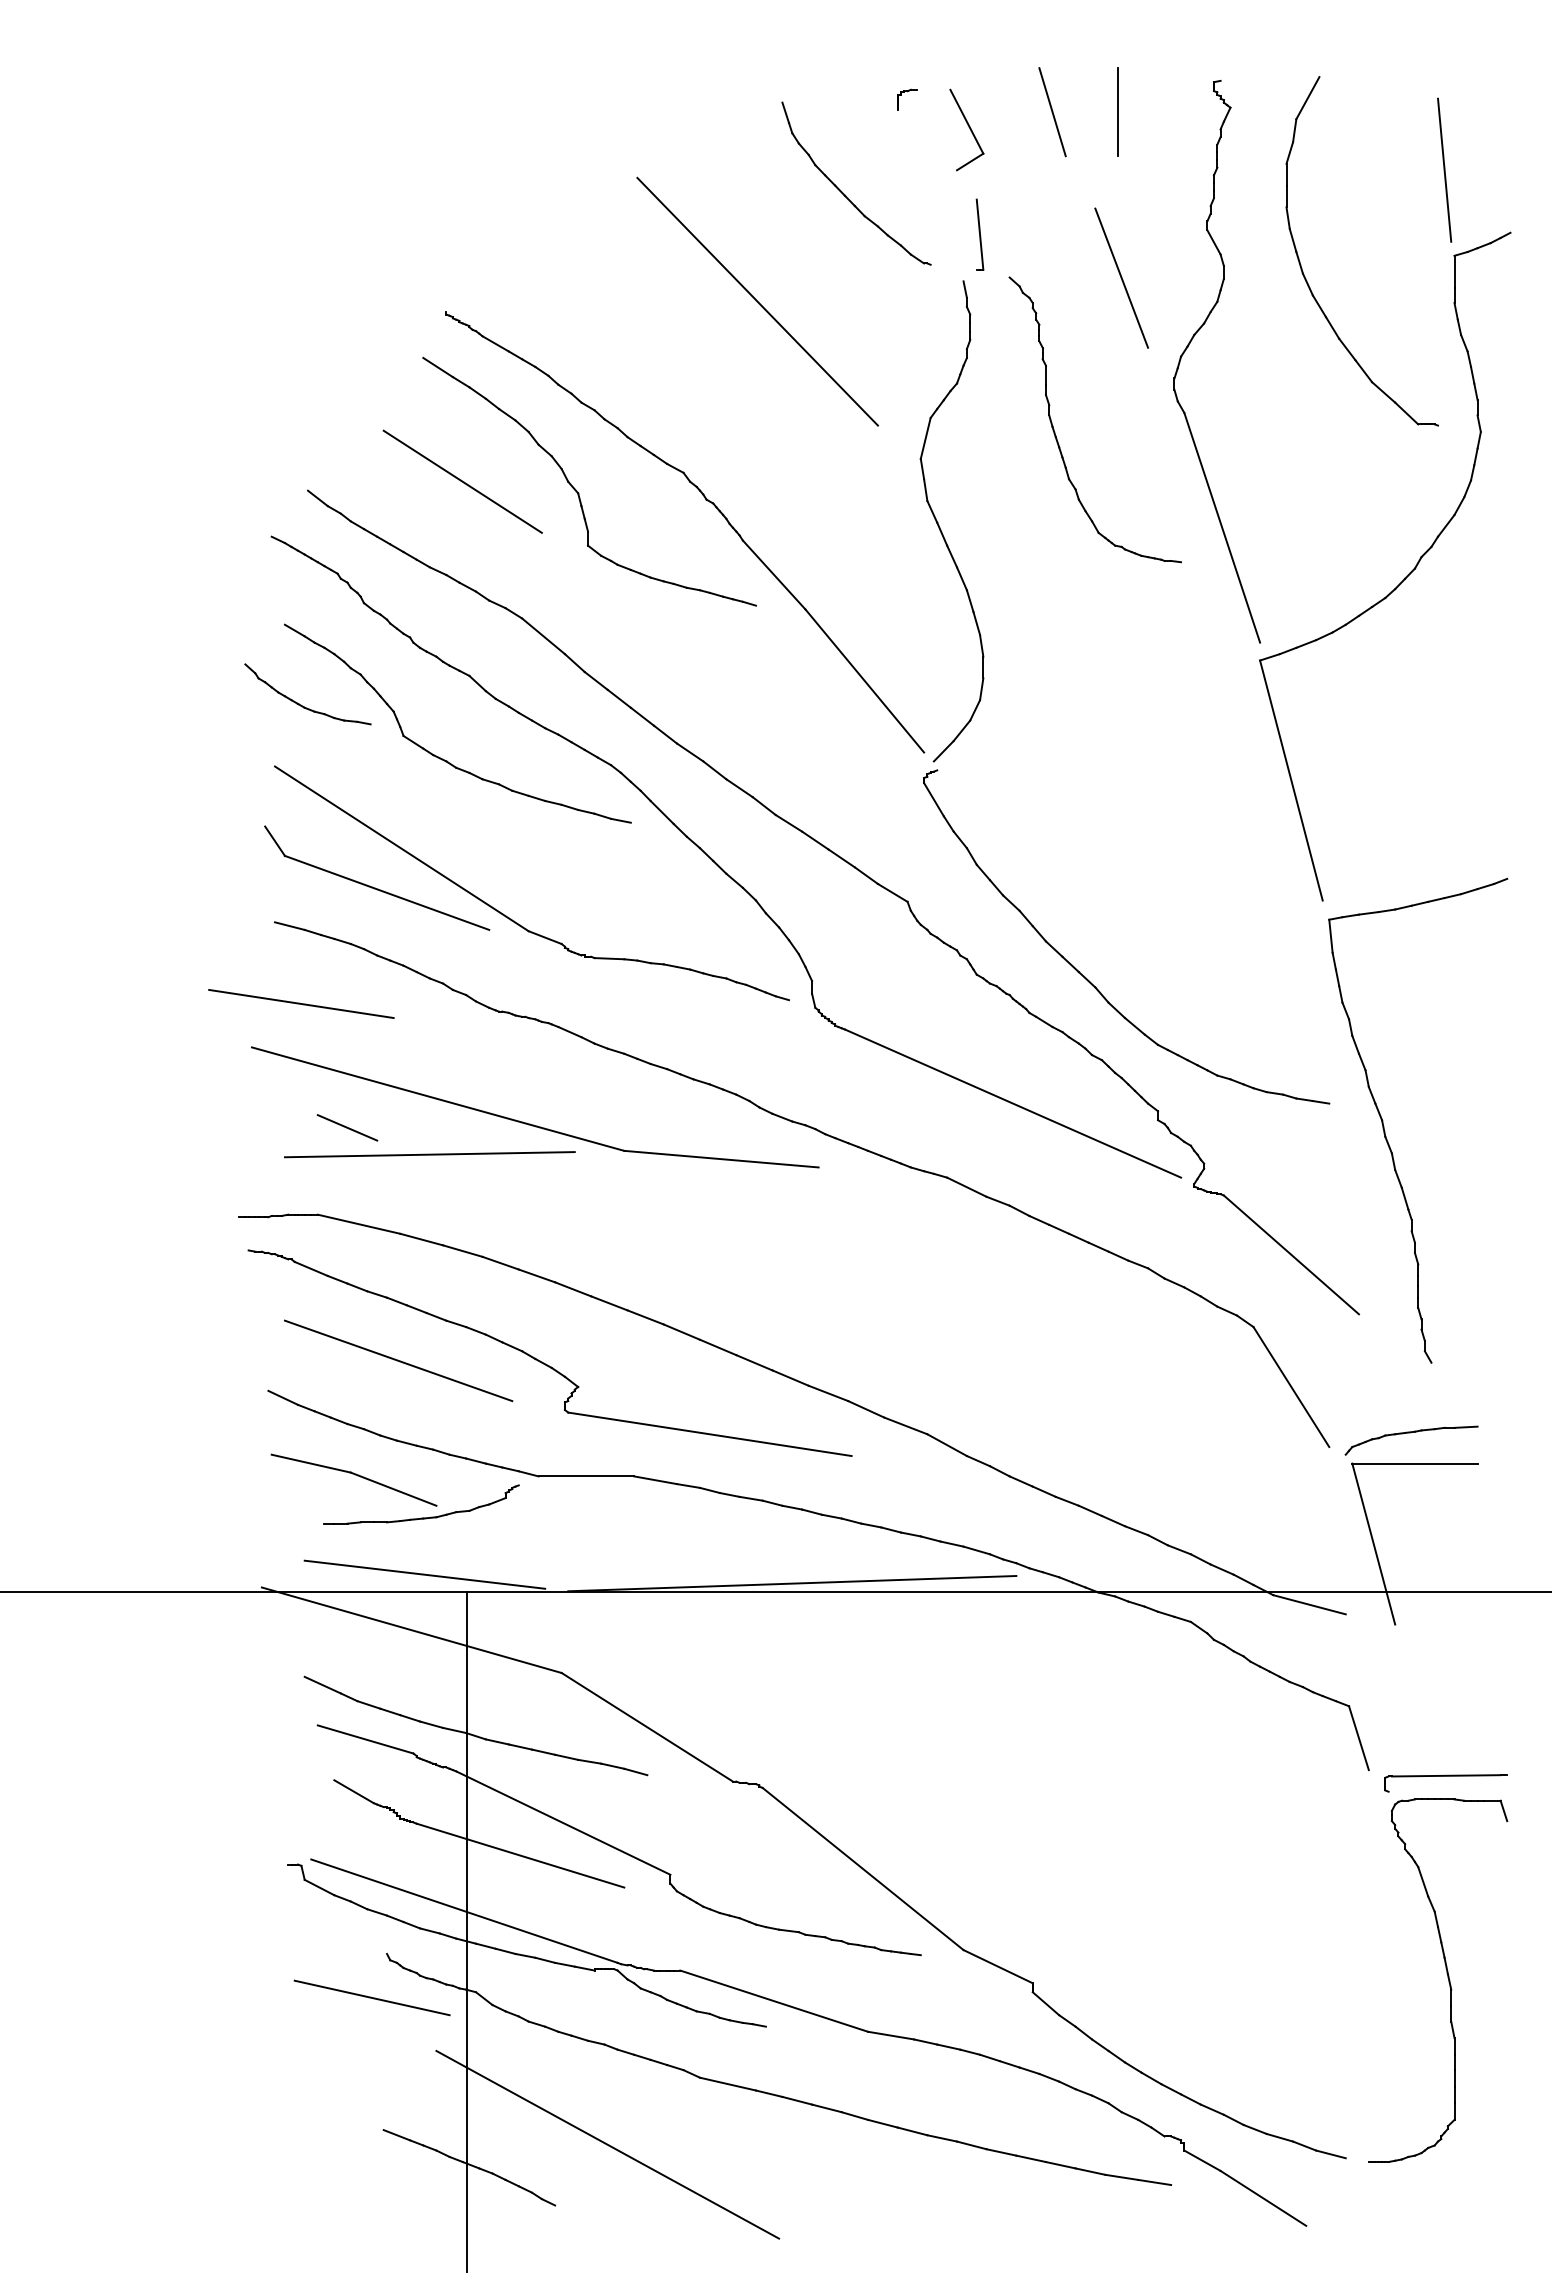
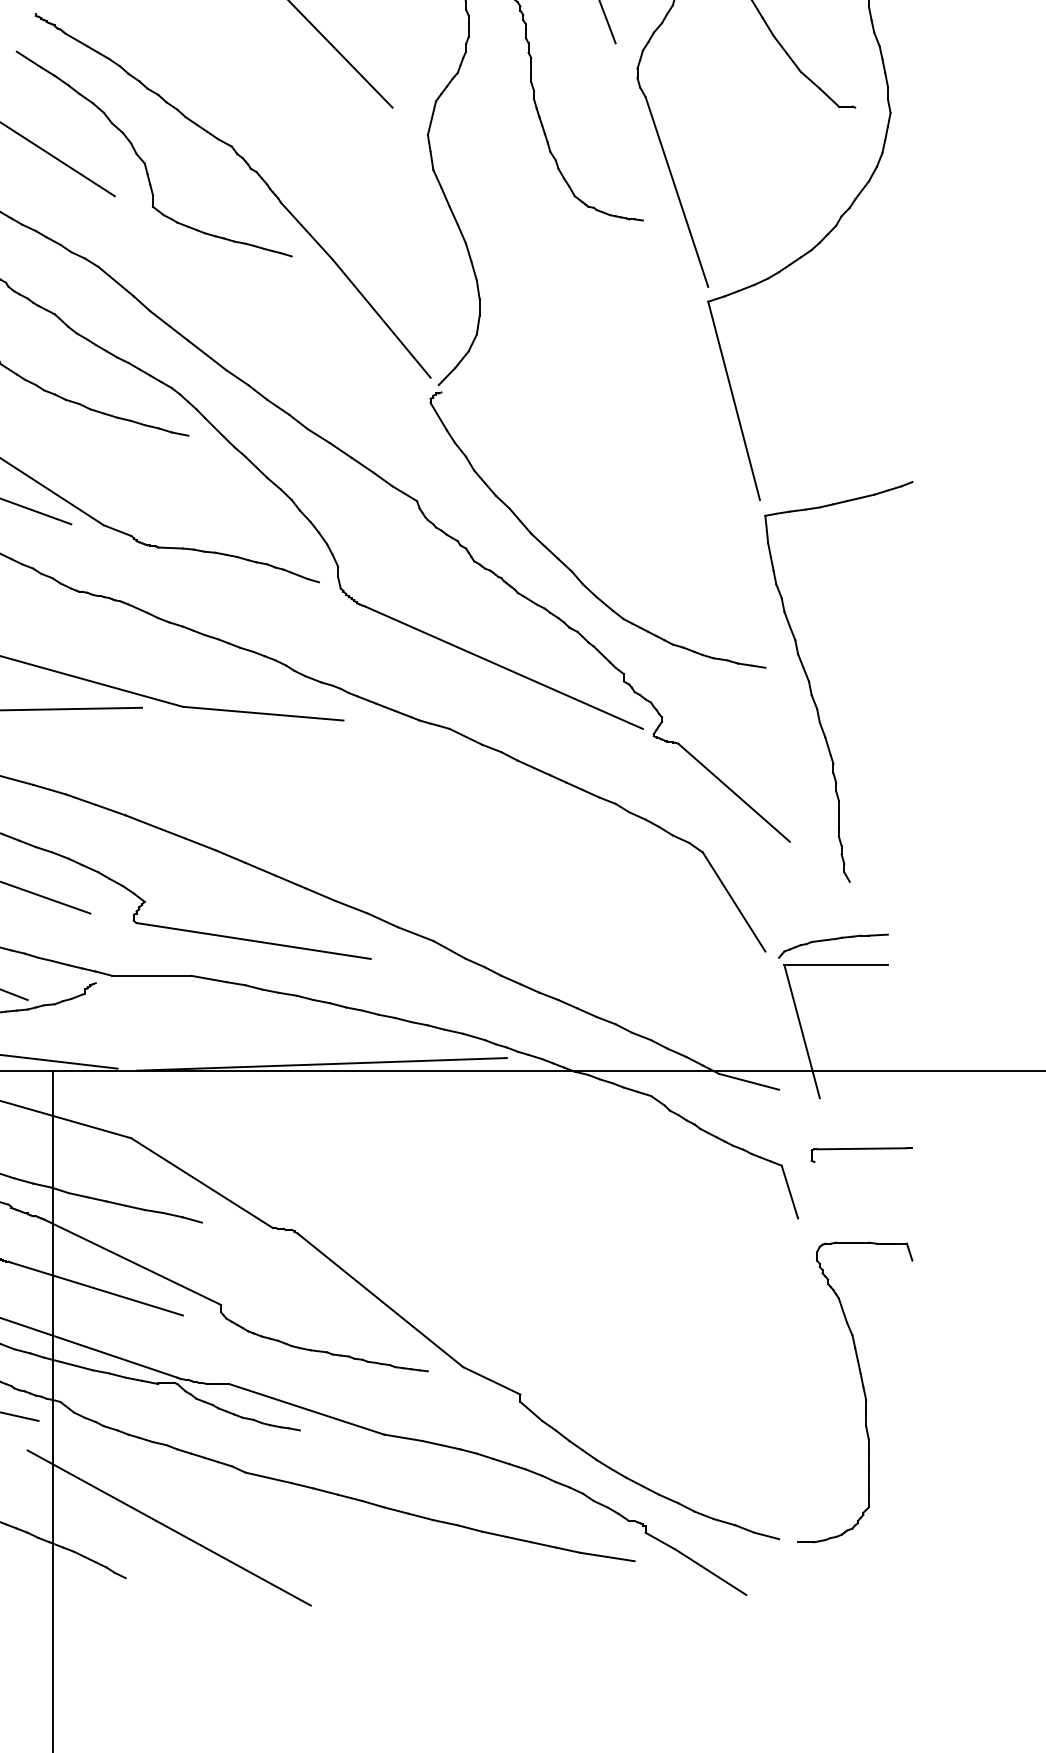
part: (1445, 1776) -> (861, 1149), moved

